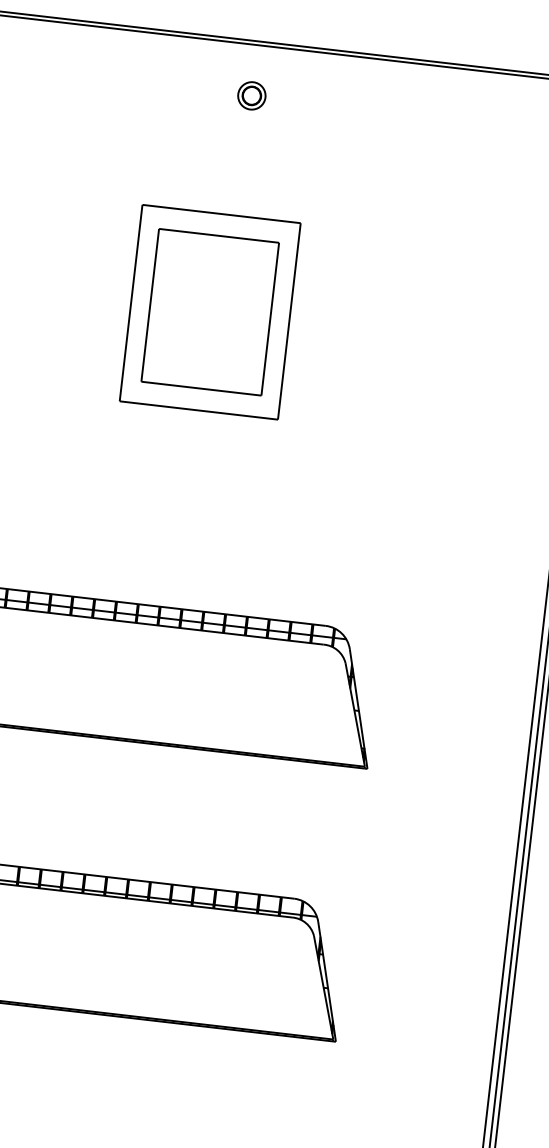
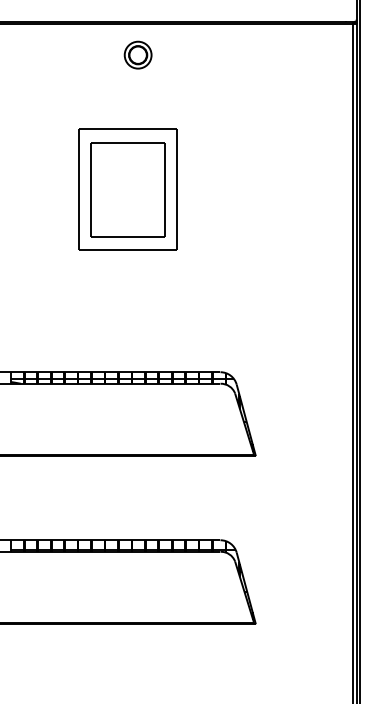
part: (252, 96) -> (138, 55), size x1.6

